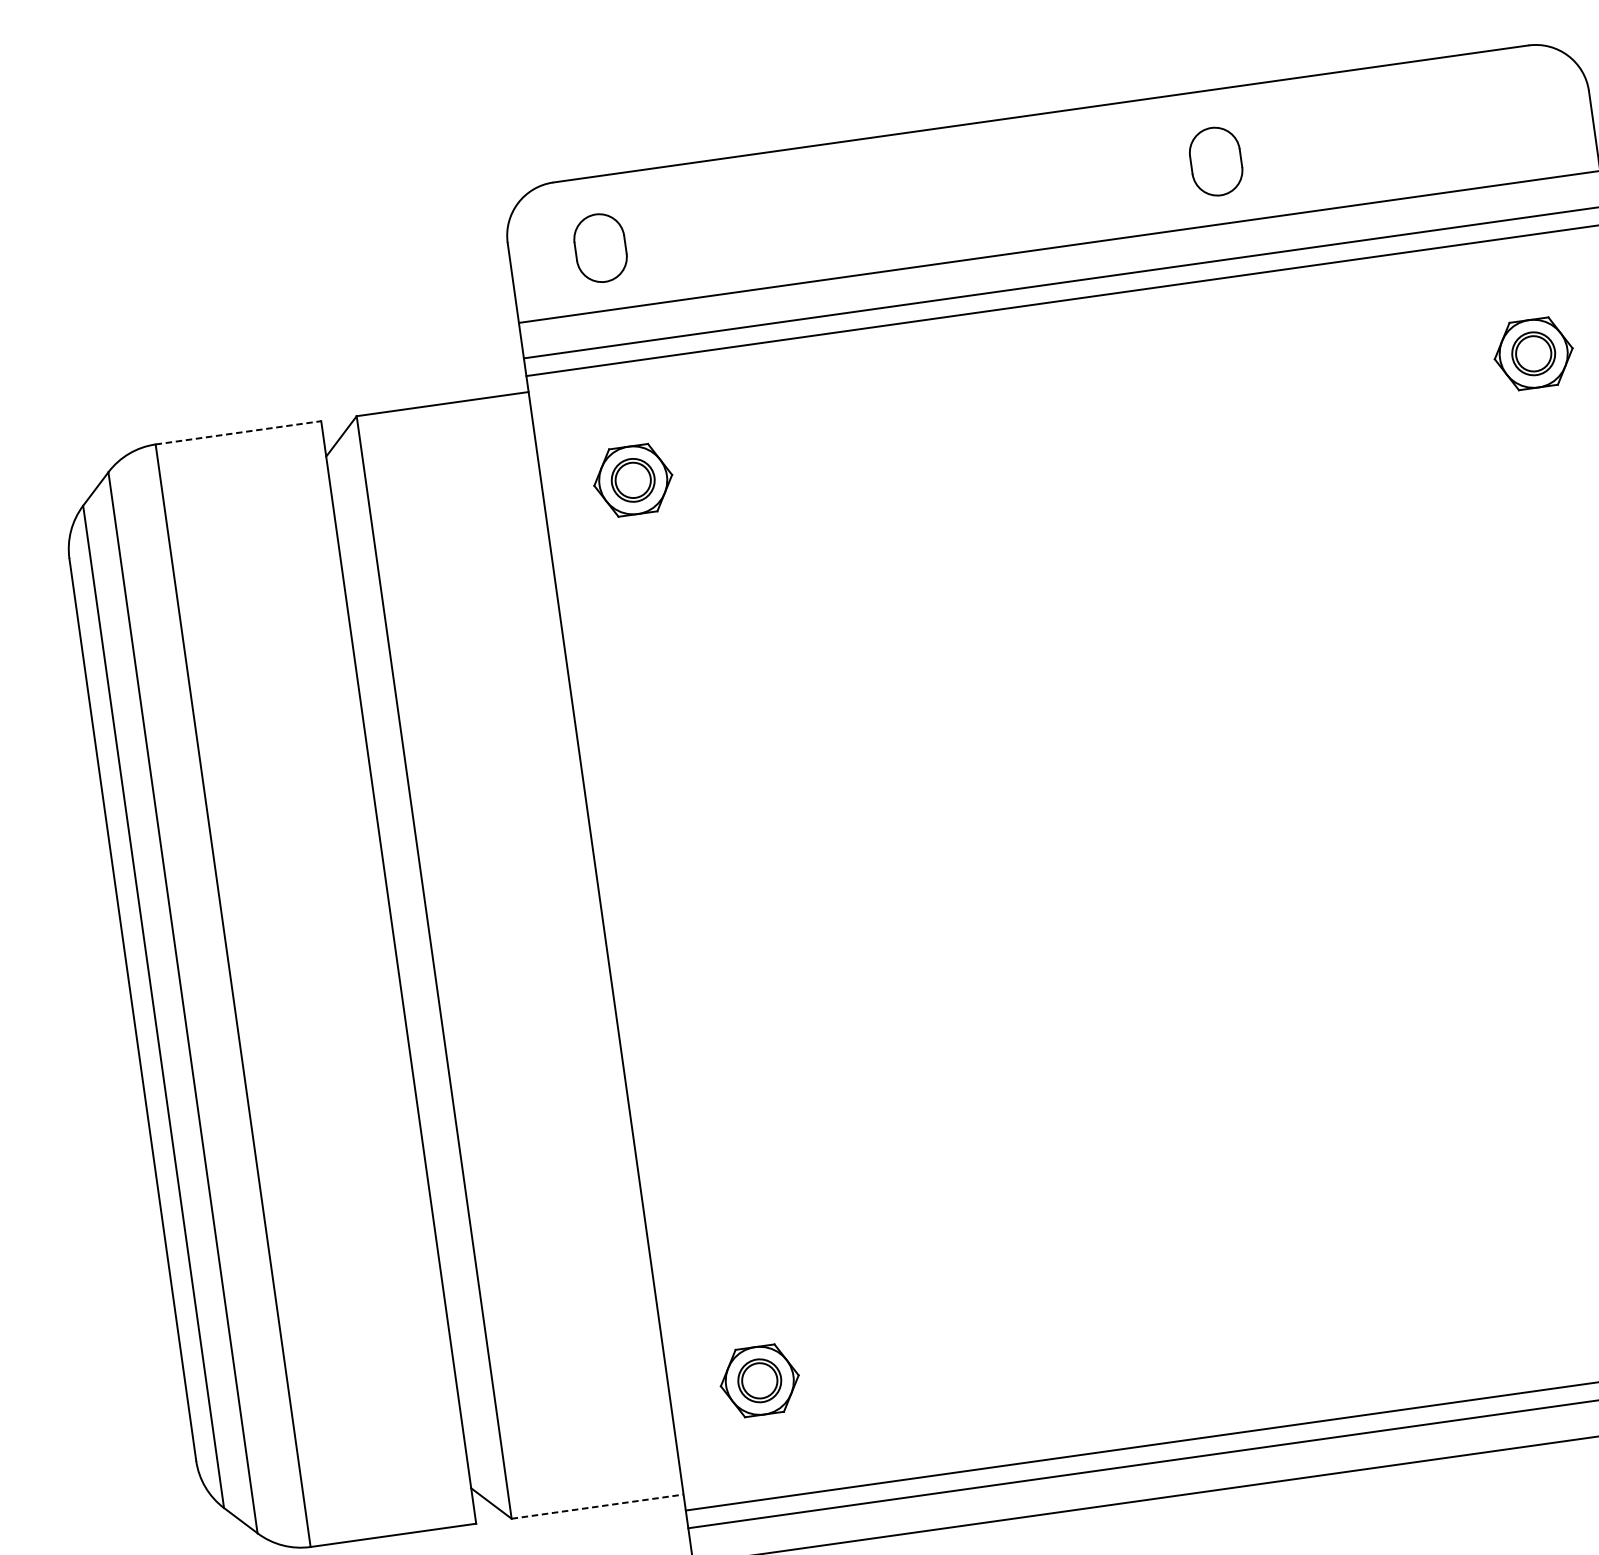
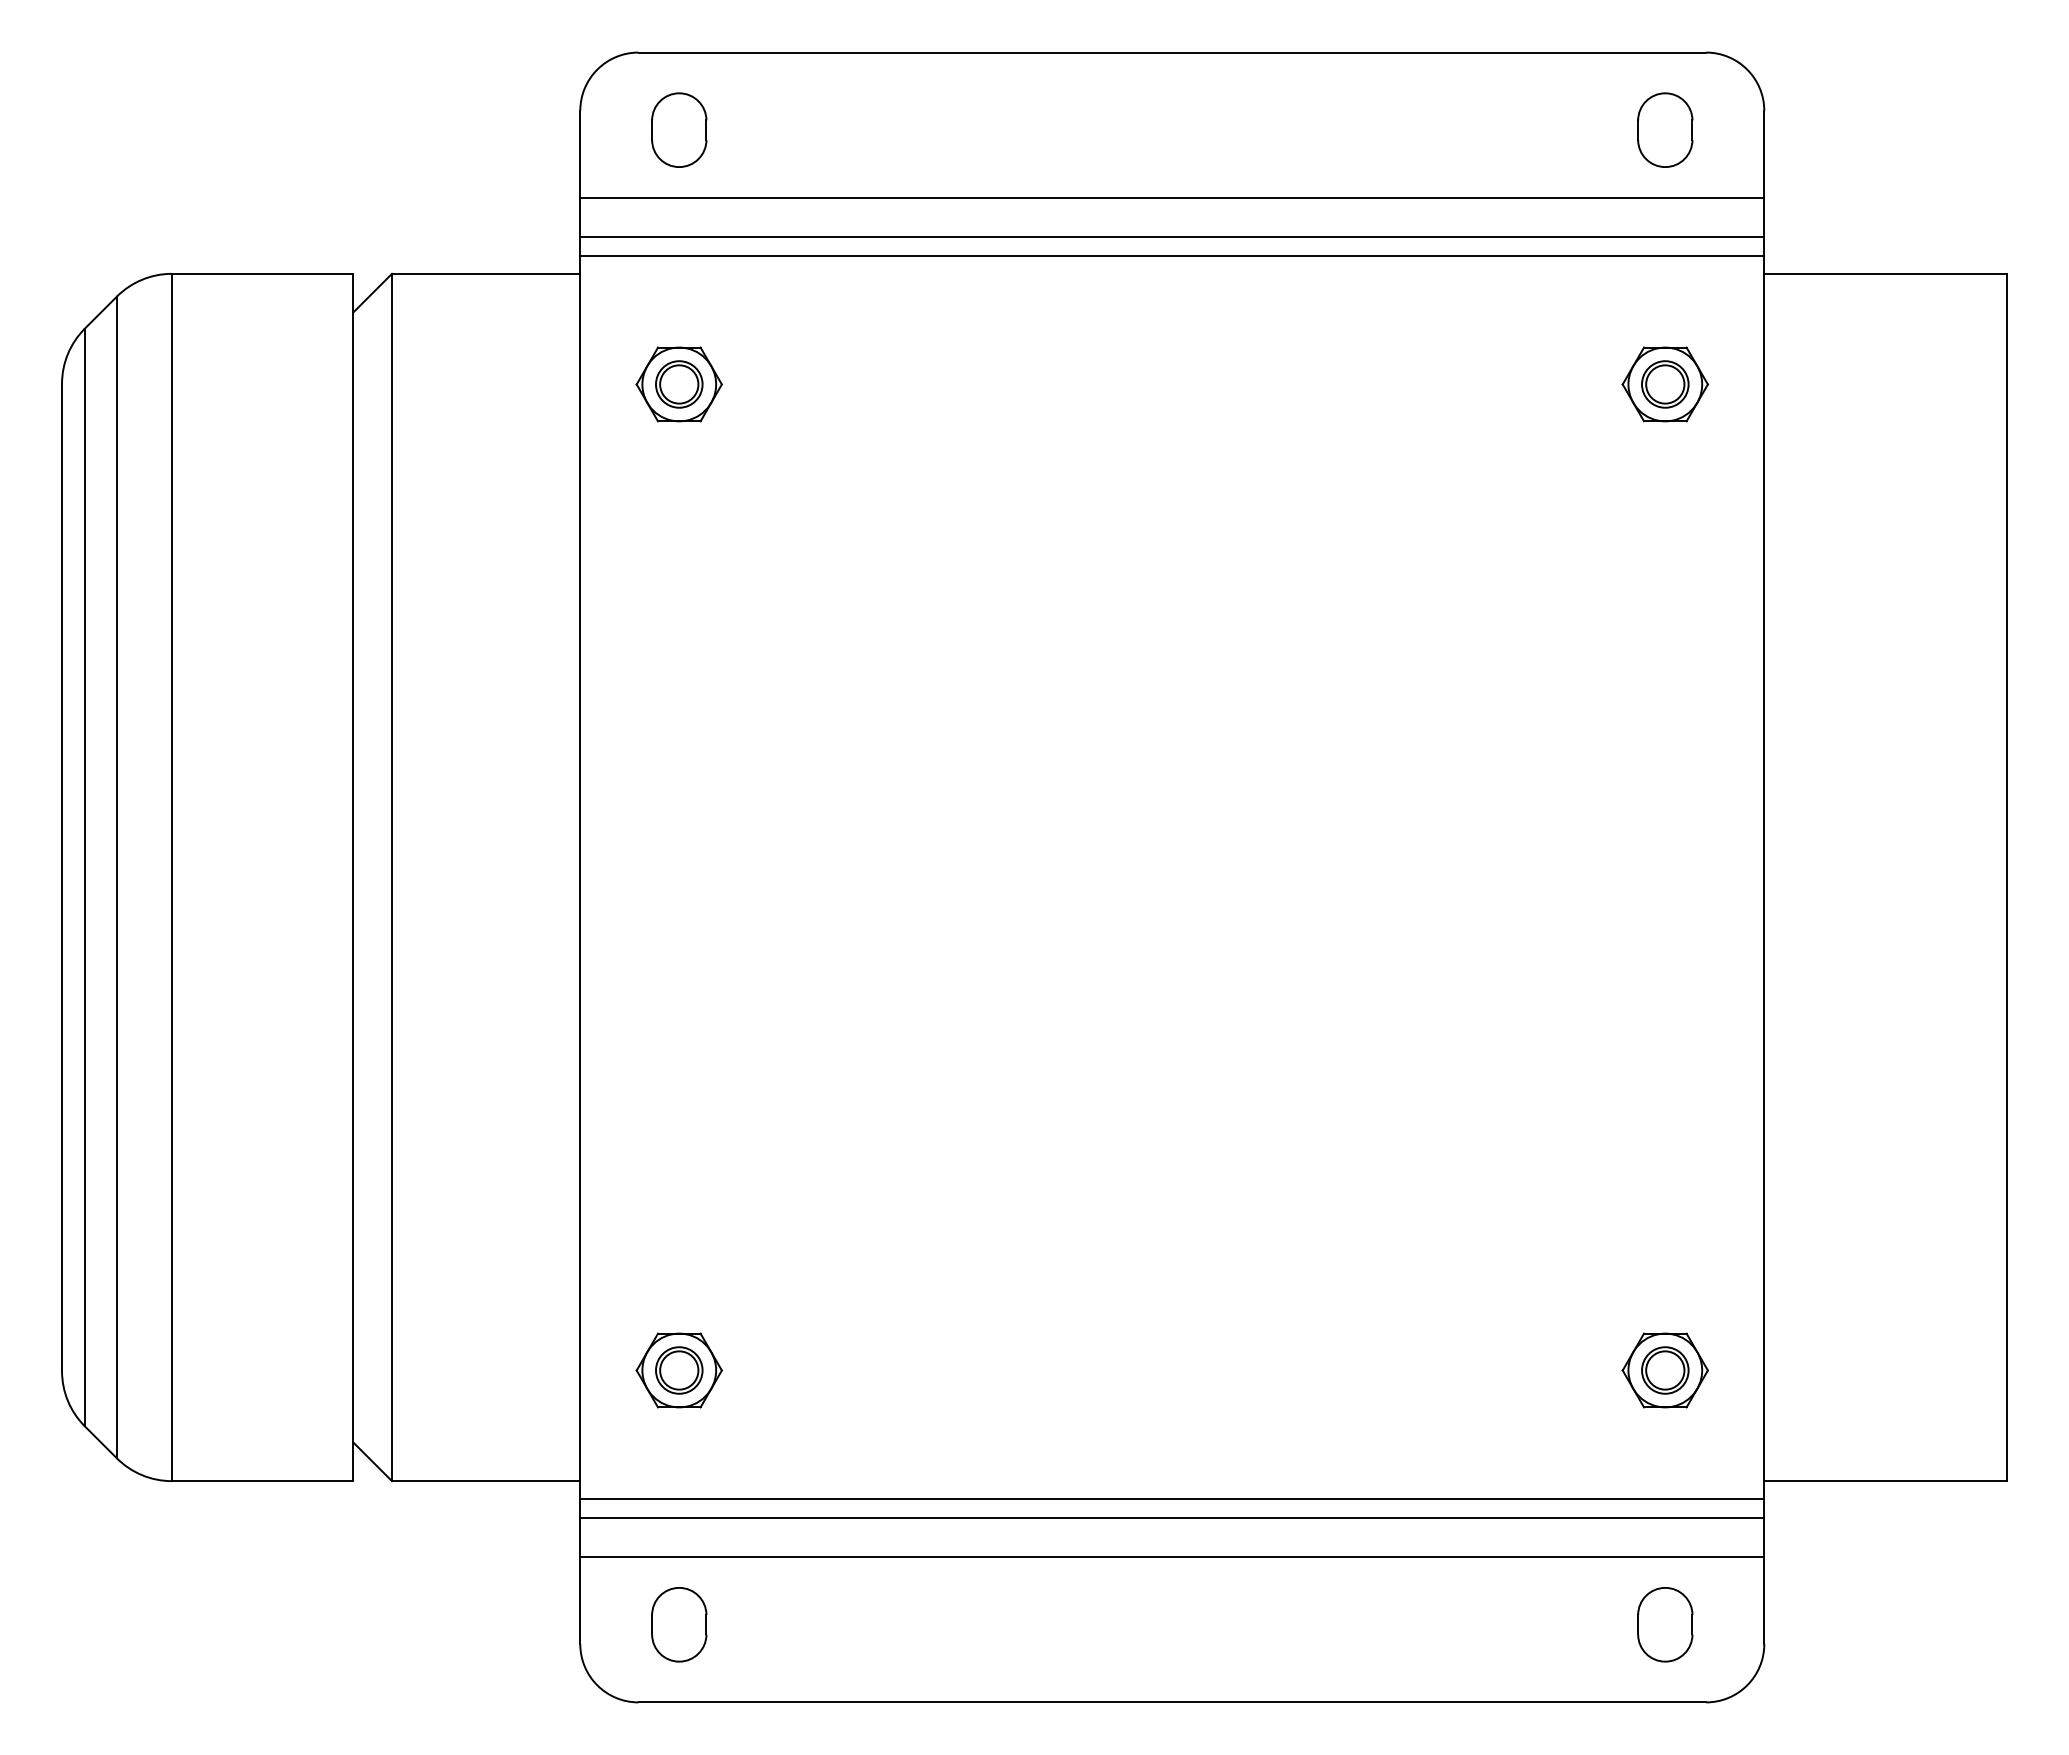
part: (1216, 160) -> (1665, 129), moved
line: (238, 432) -> (262, 273), dashed -> solid
line: (597, 1506) -> (486, 1481), dashed -> solid

